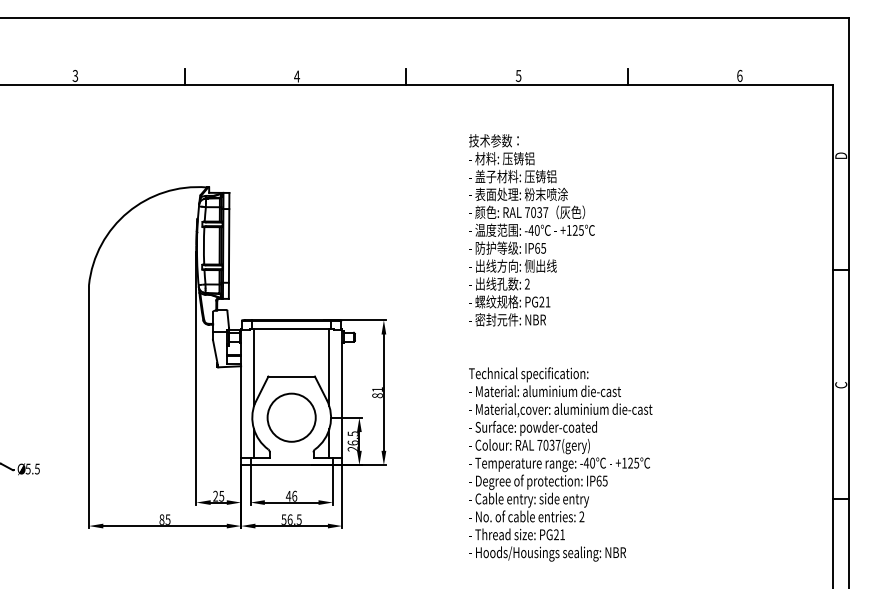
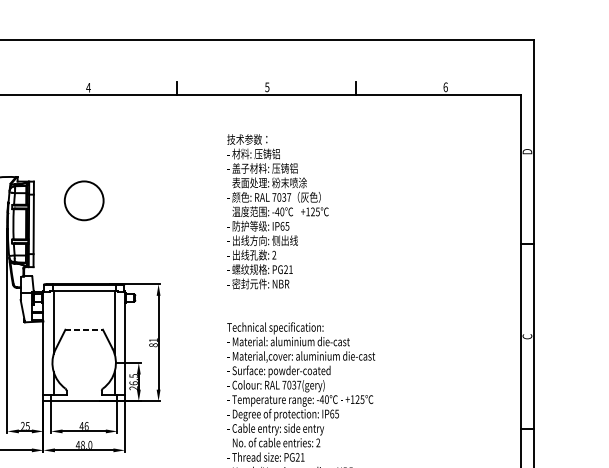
line: (292, 376) -> (84, 329), solid -> dashed
circle: (291, 417) -> (84, 200), moved
text: (291, 519) -> (84, 445), 56.5 -> 48.0

